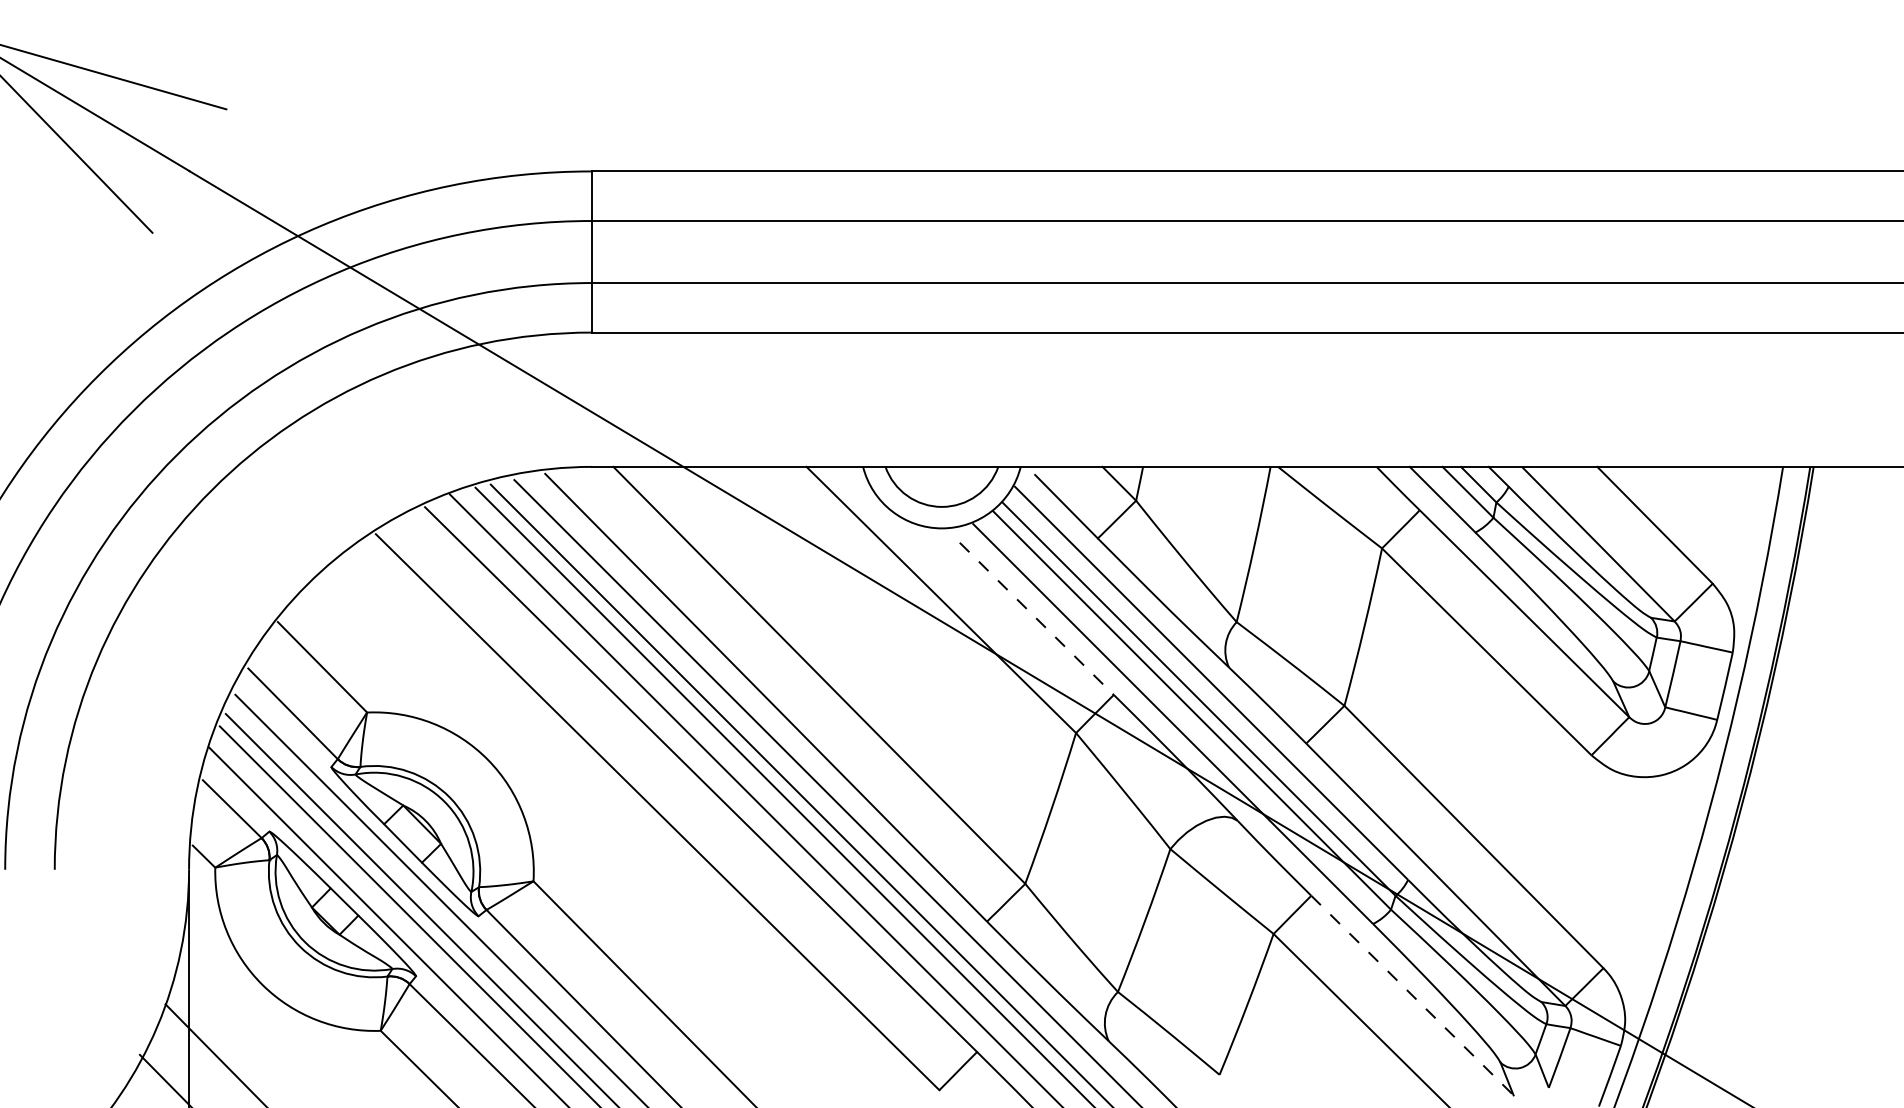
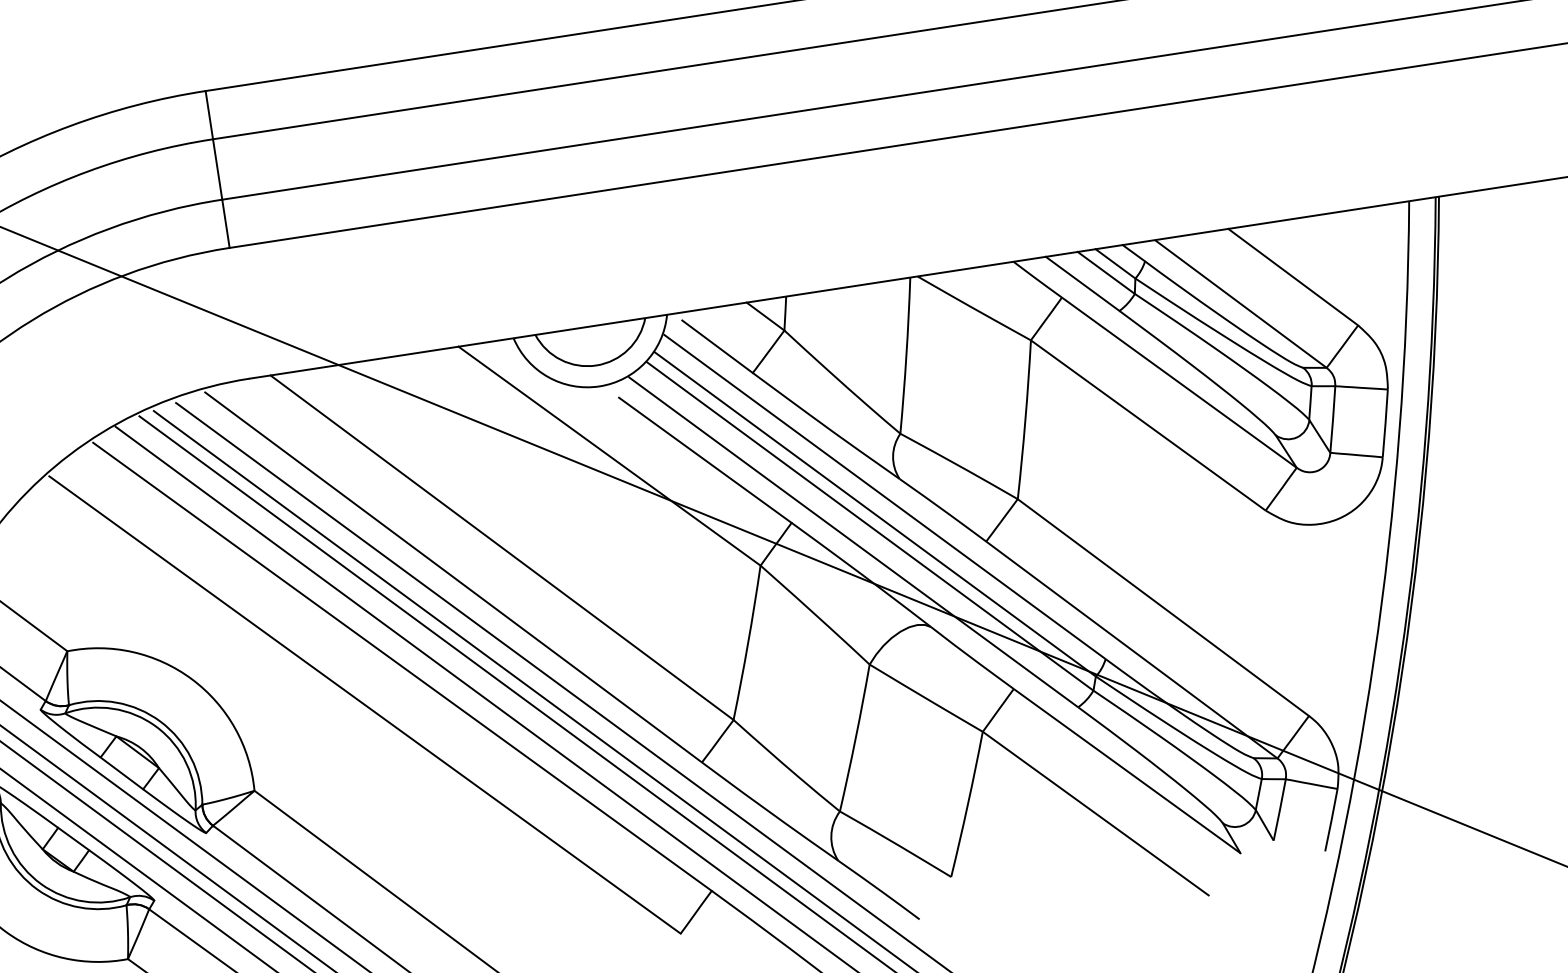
line: (1037, 619) -> (706, 460), dashed -> solid
line: (1411, 995) -> (1126, 771), dashed -> solid

